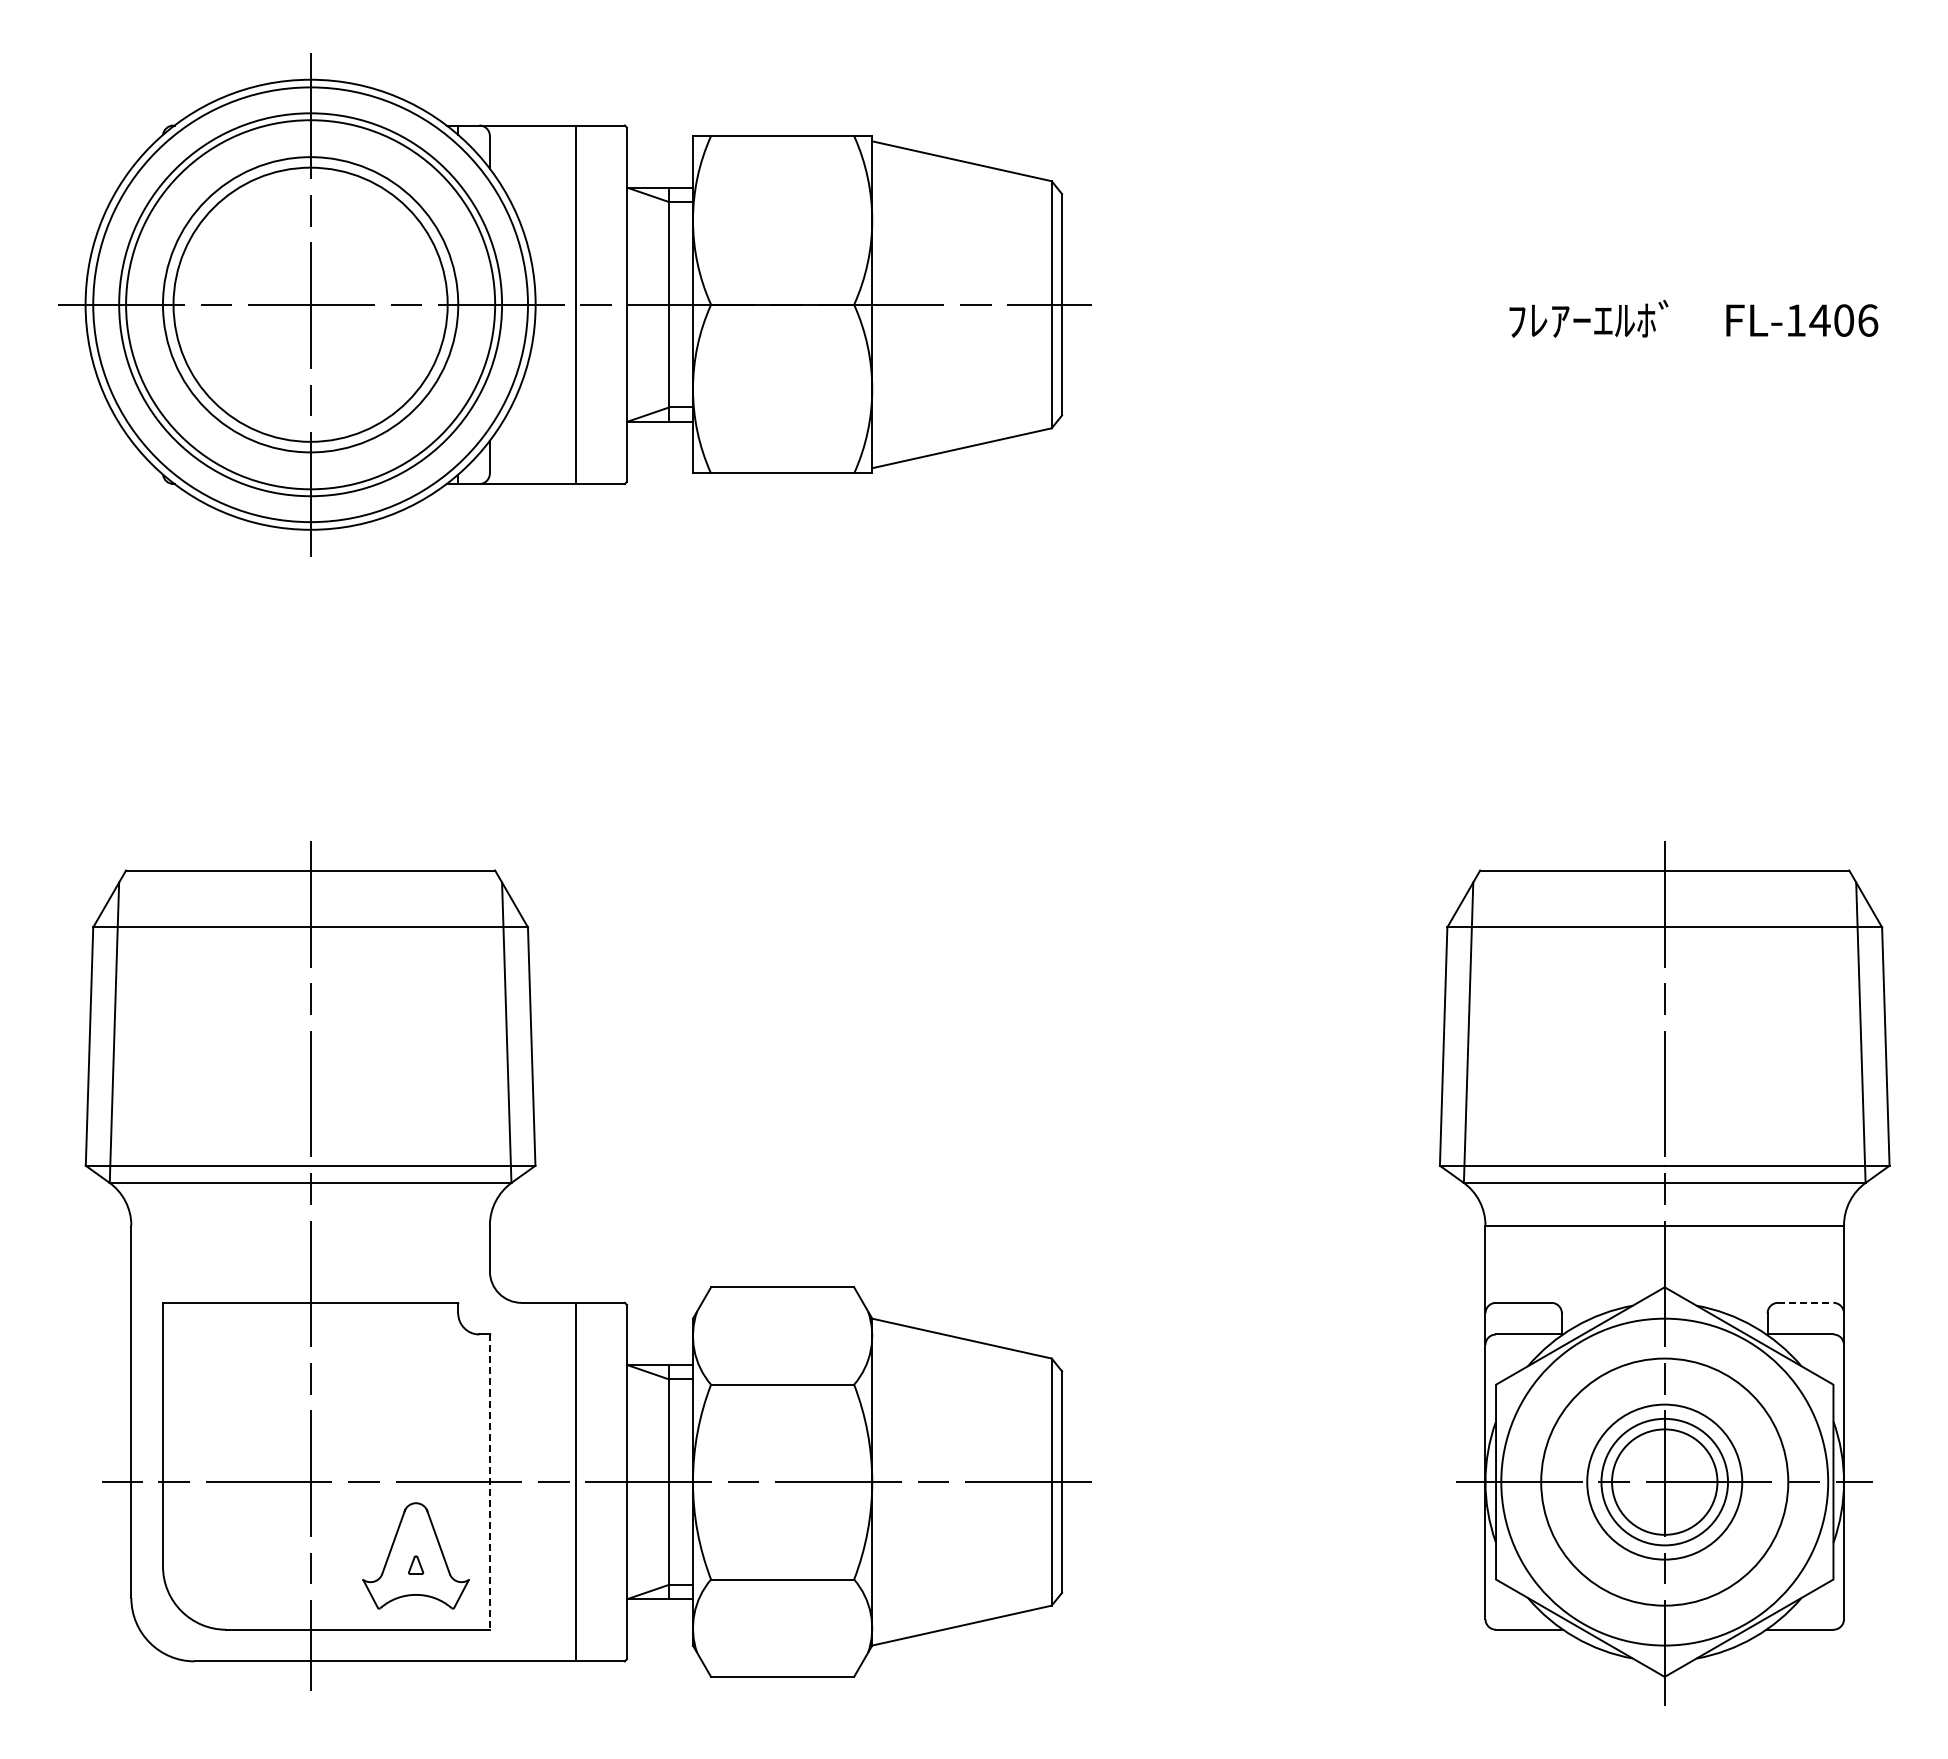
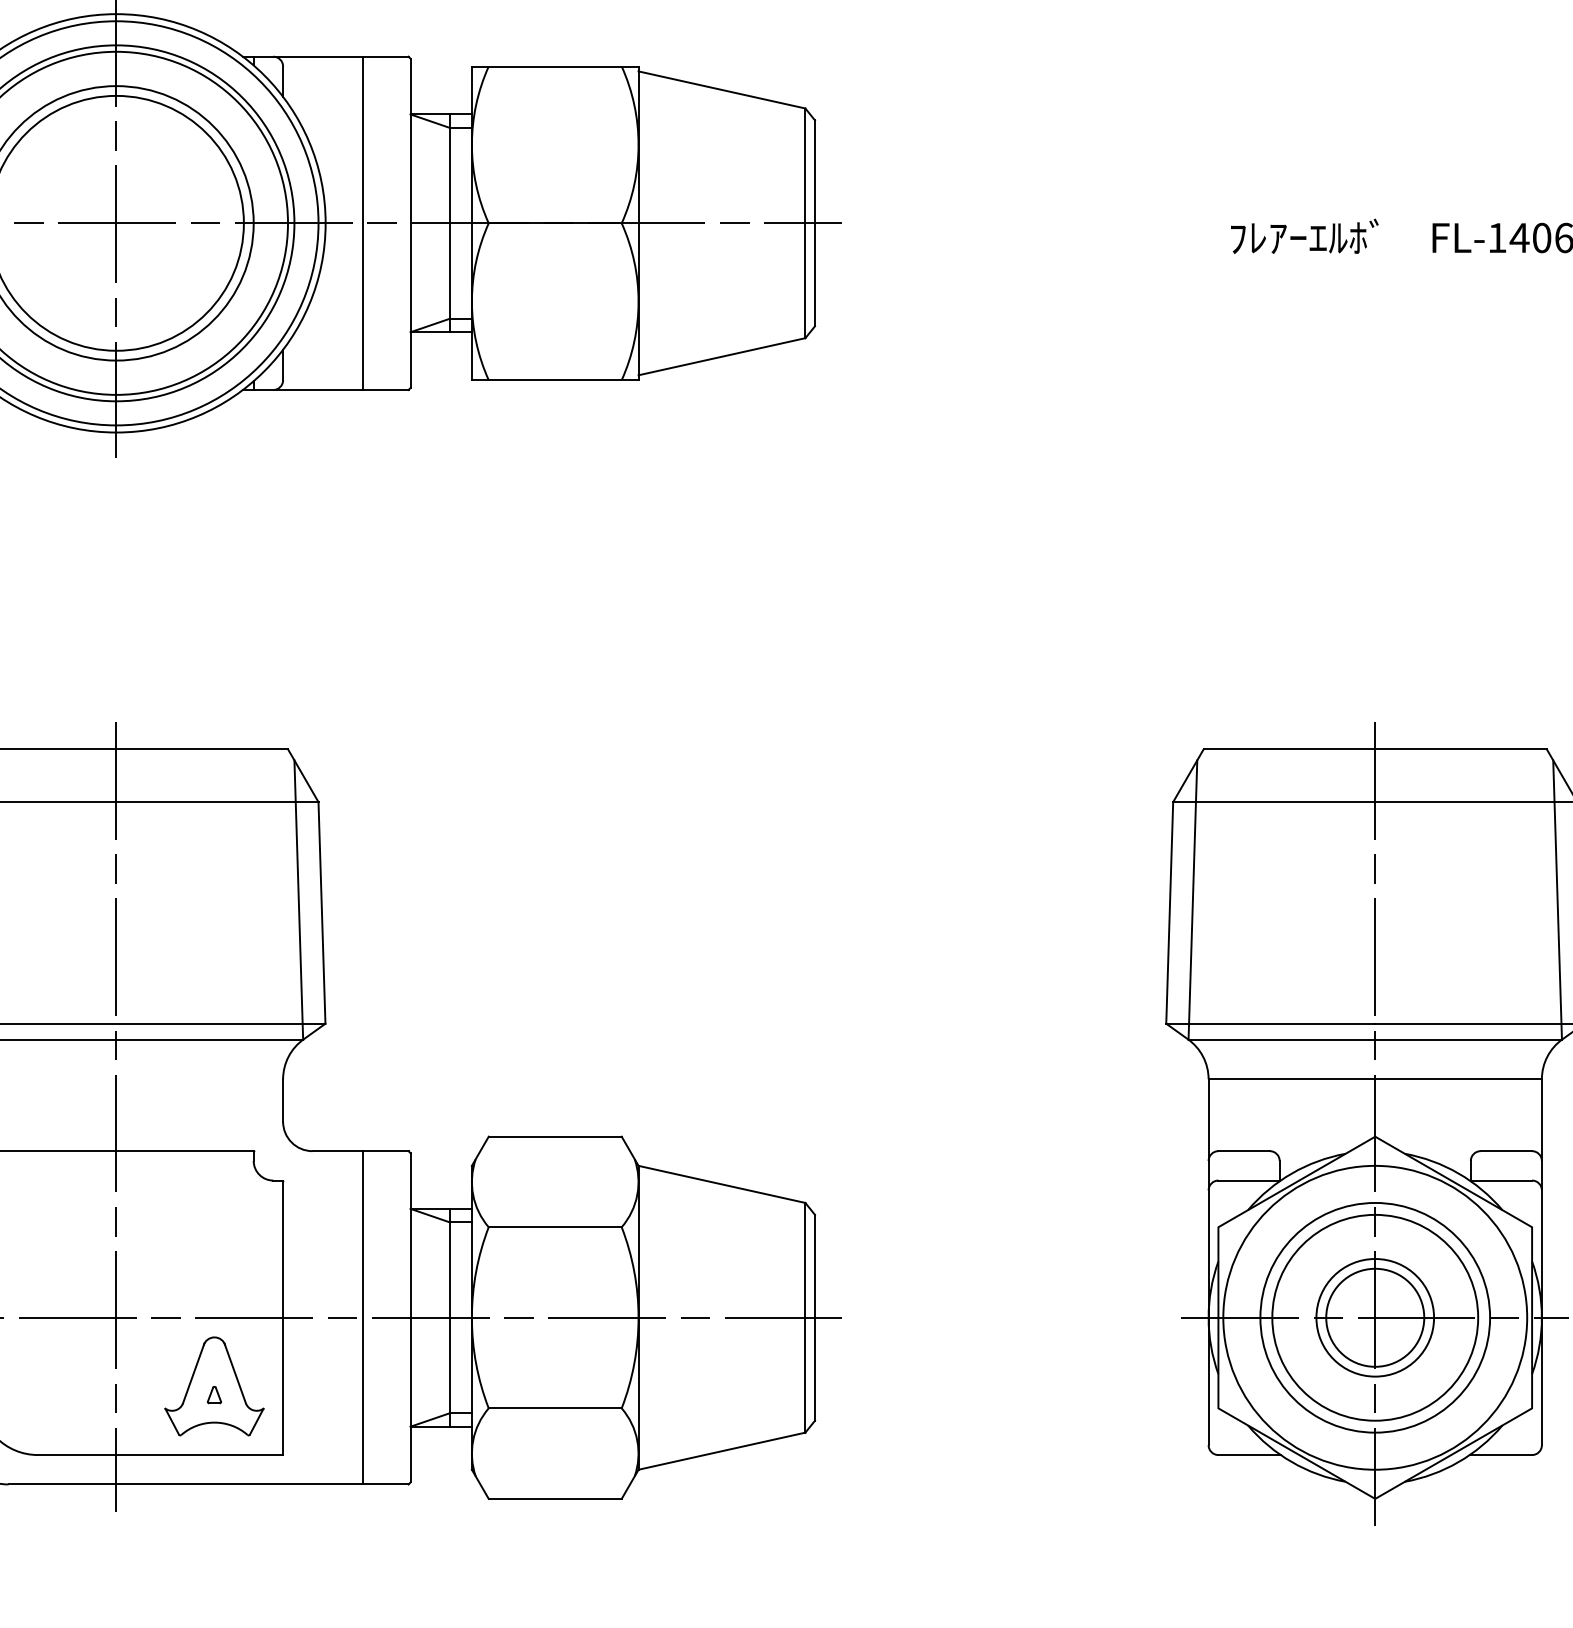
line: (1805, 1302) -> (1506, 1150), dashed -> solid
circle: (1664, 1481) -> (1375, 1317), size x1.43
line: (489, 1482) -> (282, 1318), dashed -> solid

